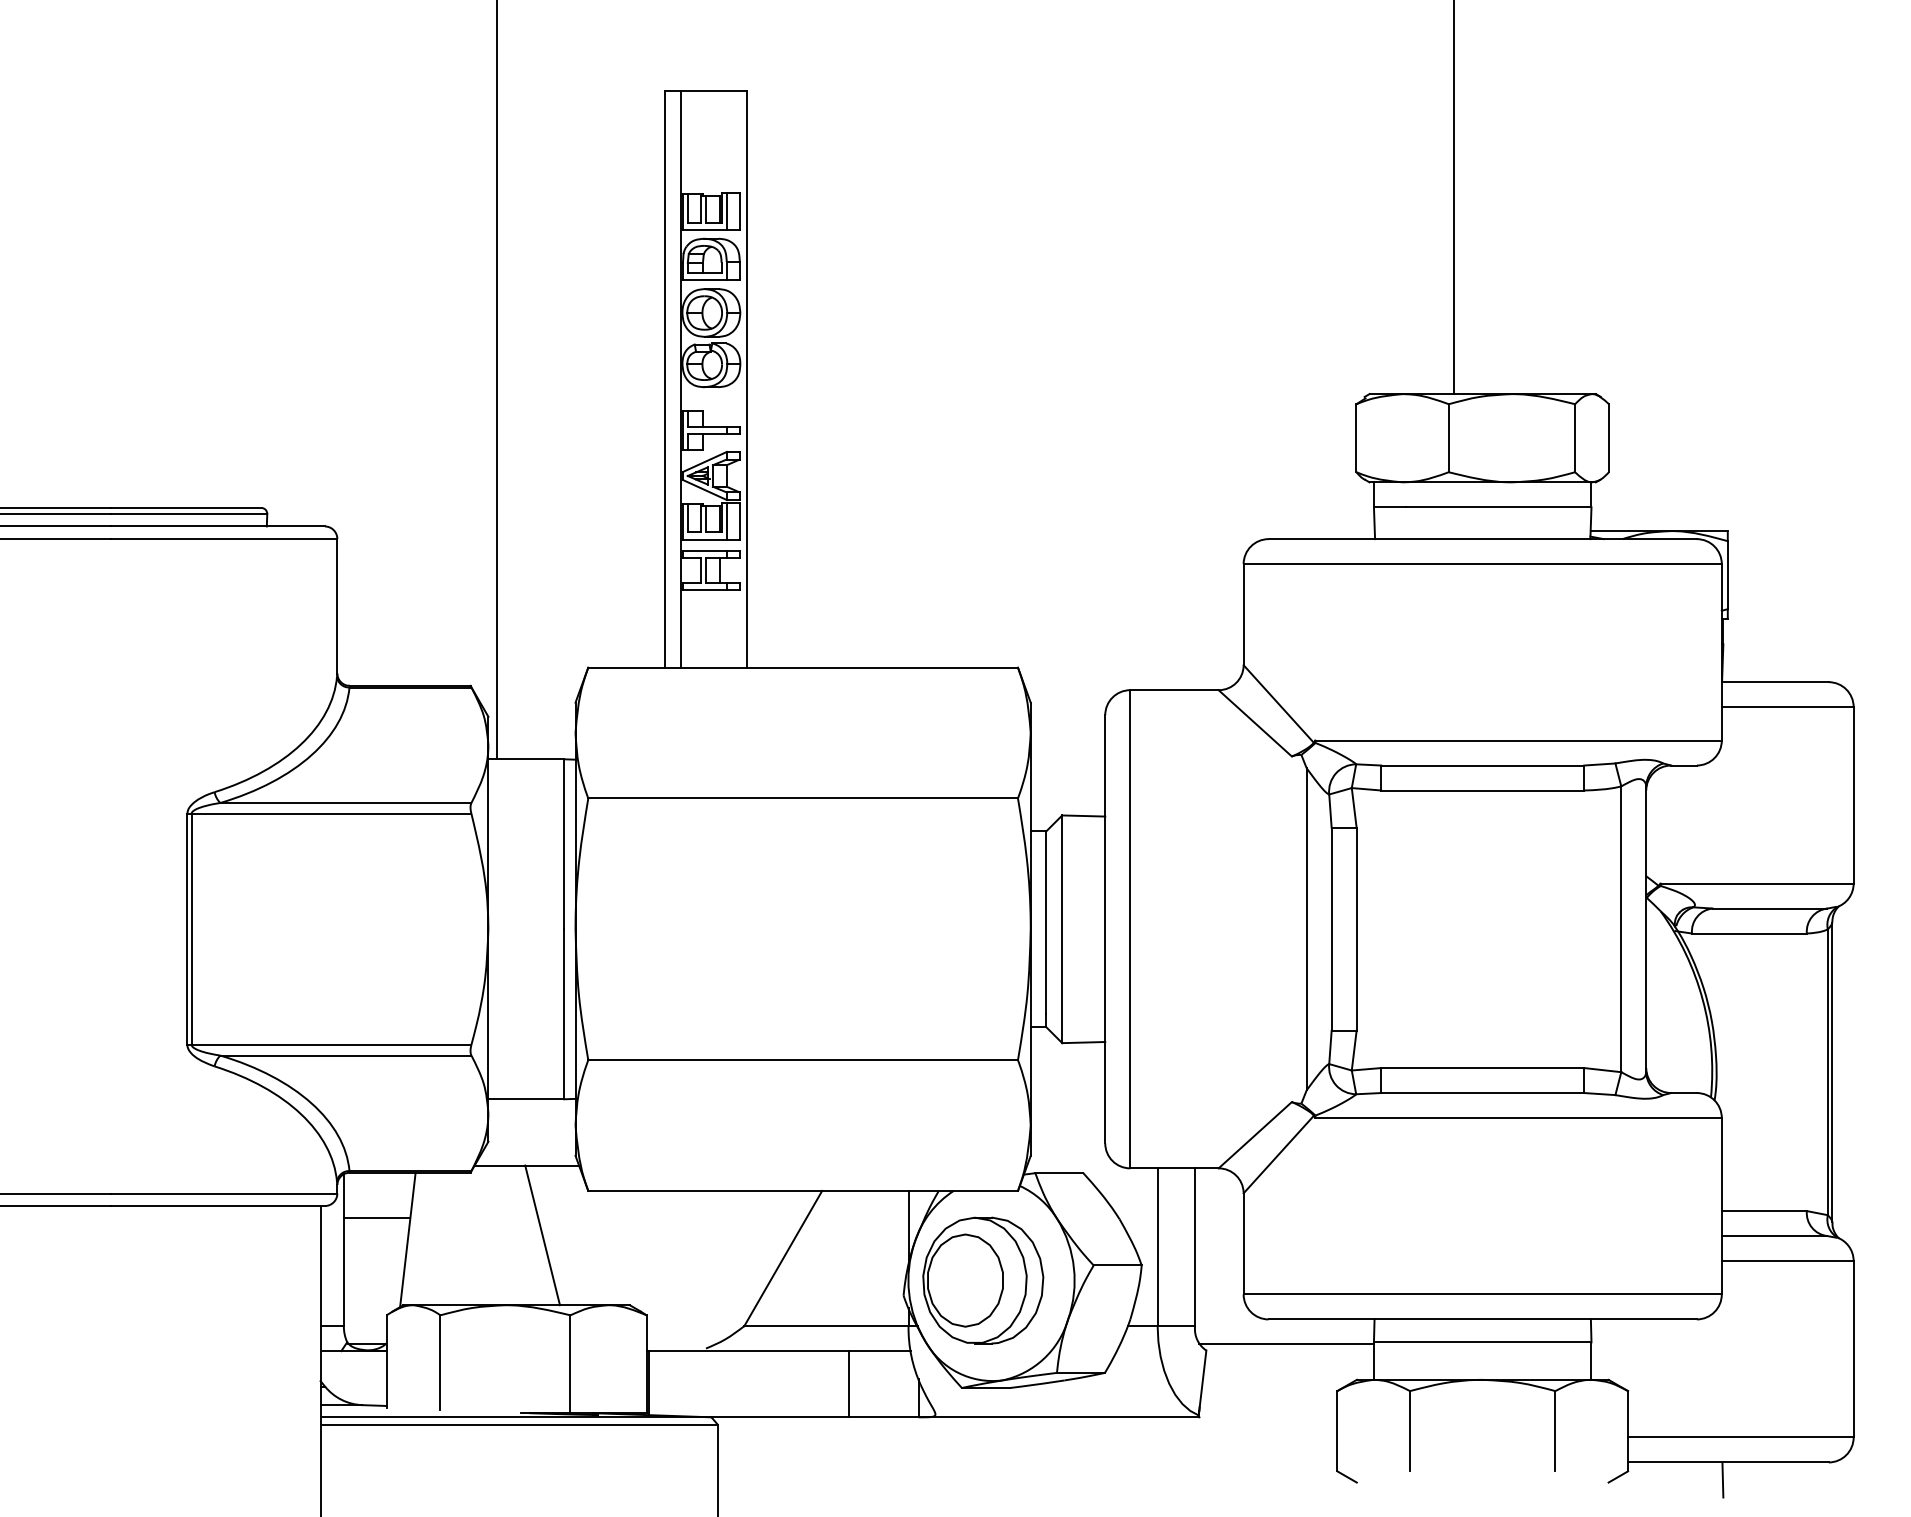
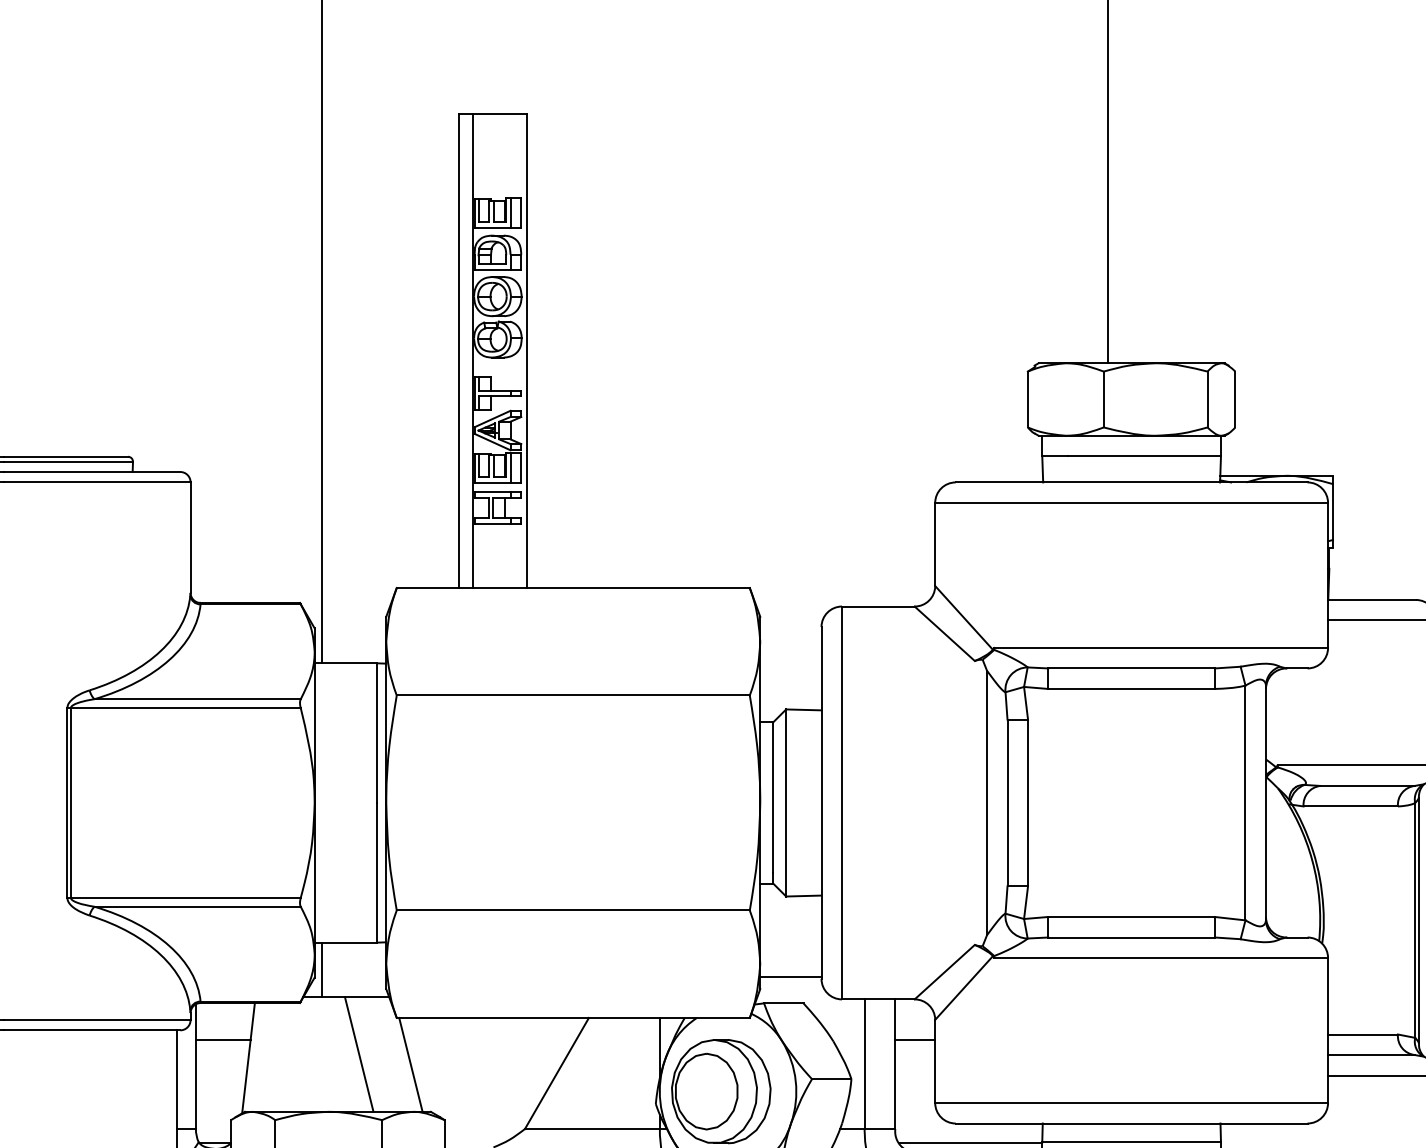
line: (496, 1132) -> (321, 969), added
line: (1067, 1140) -> (790, 976), added
line: (1219, 1217) -> (915, 1039), added
line: (605, 1247) -> (410, 1064), added

